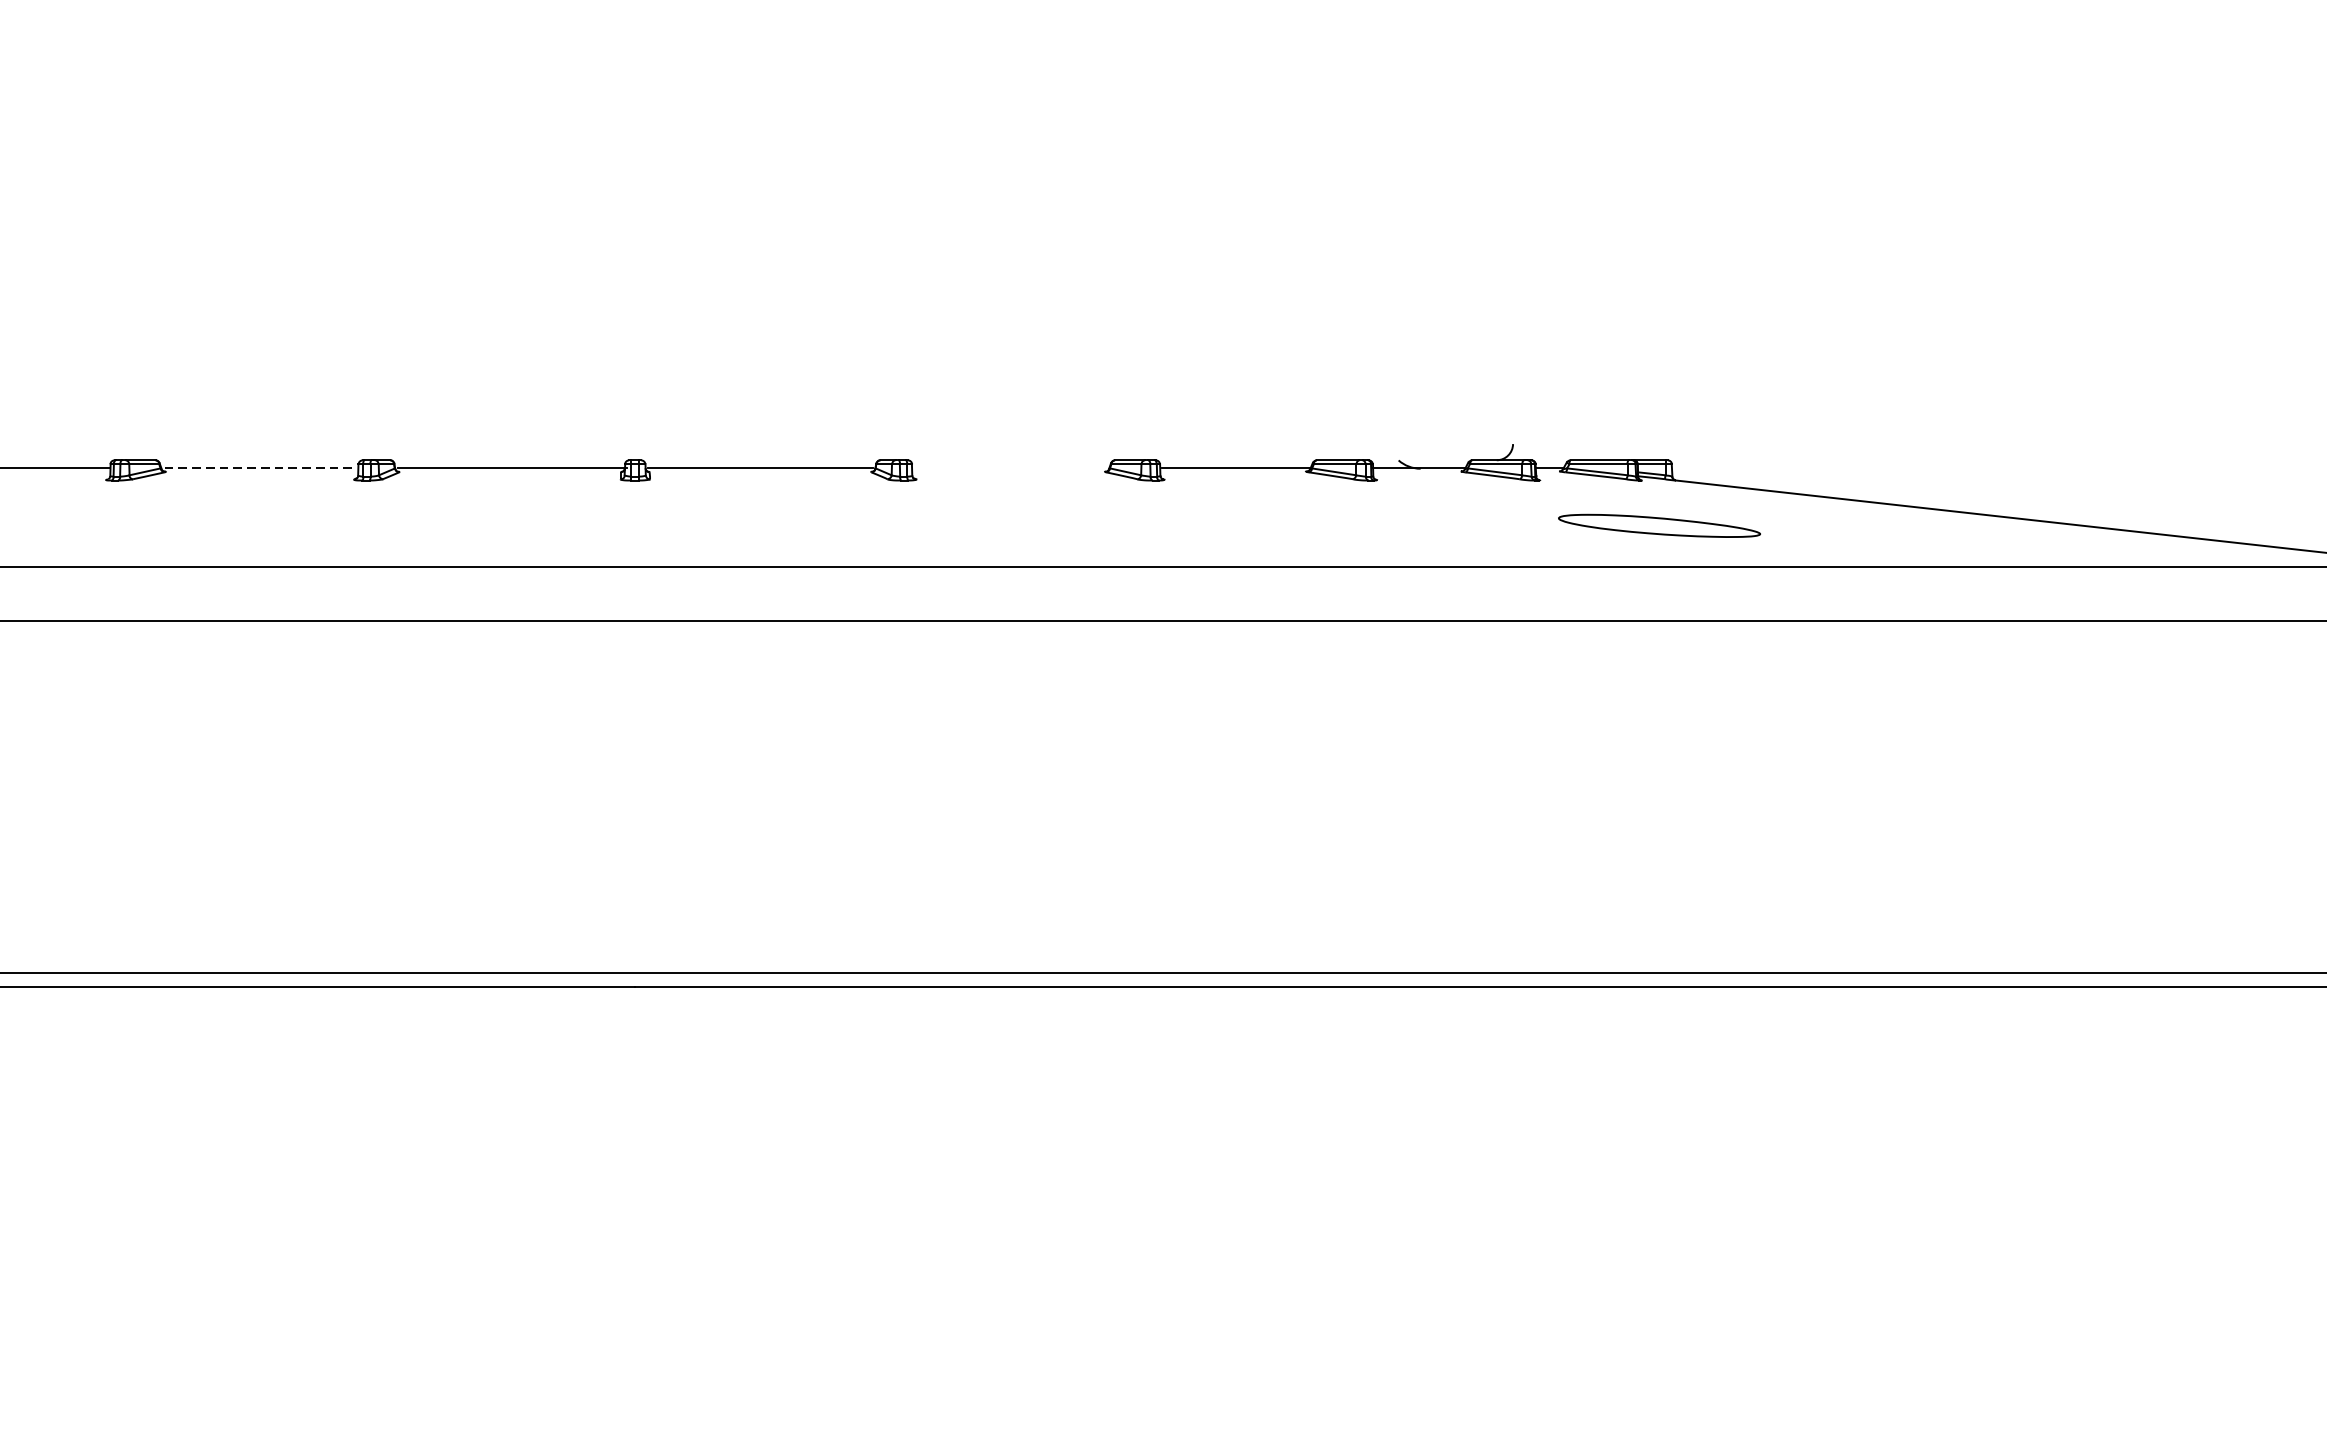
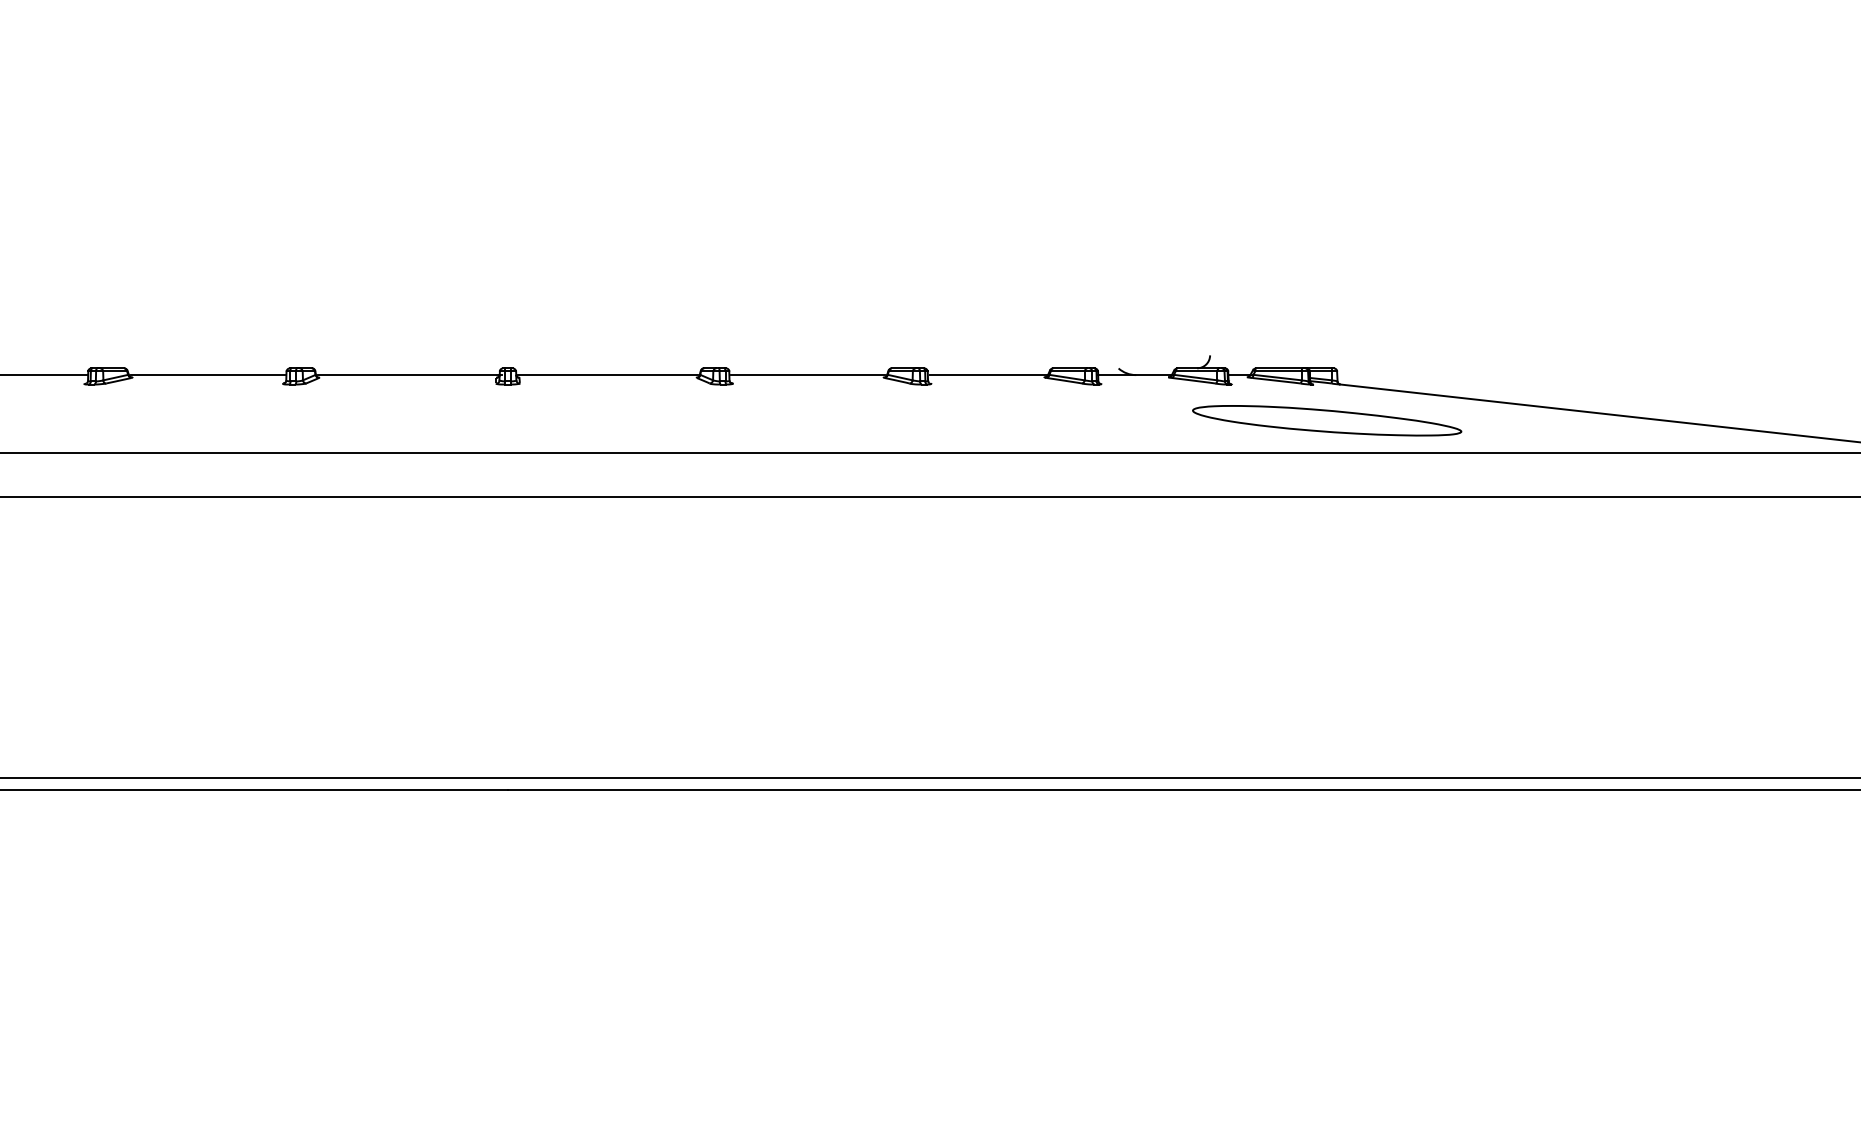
line: (260, 467) -> (208, 374), dashed -> solid
line: (1009, 467) -> (807, 374), added
part: (1659, 525) -> (1327, 420), size x1.67

